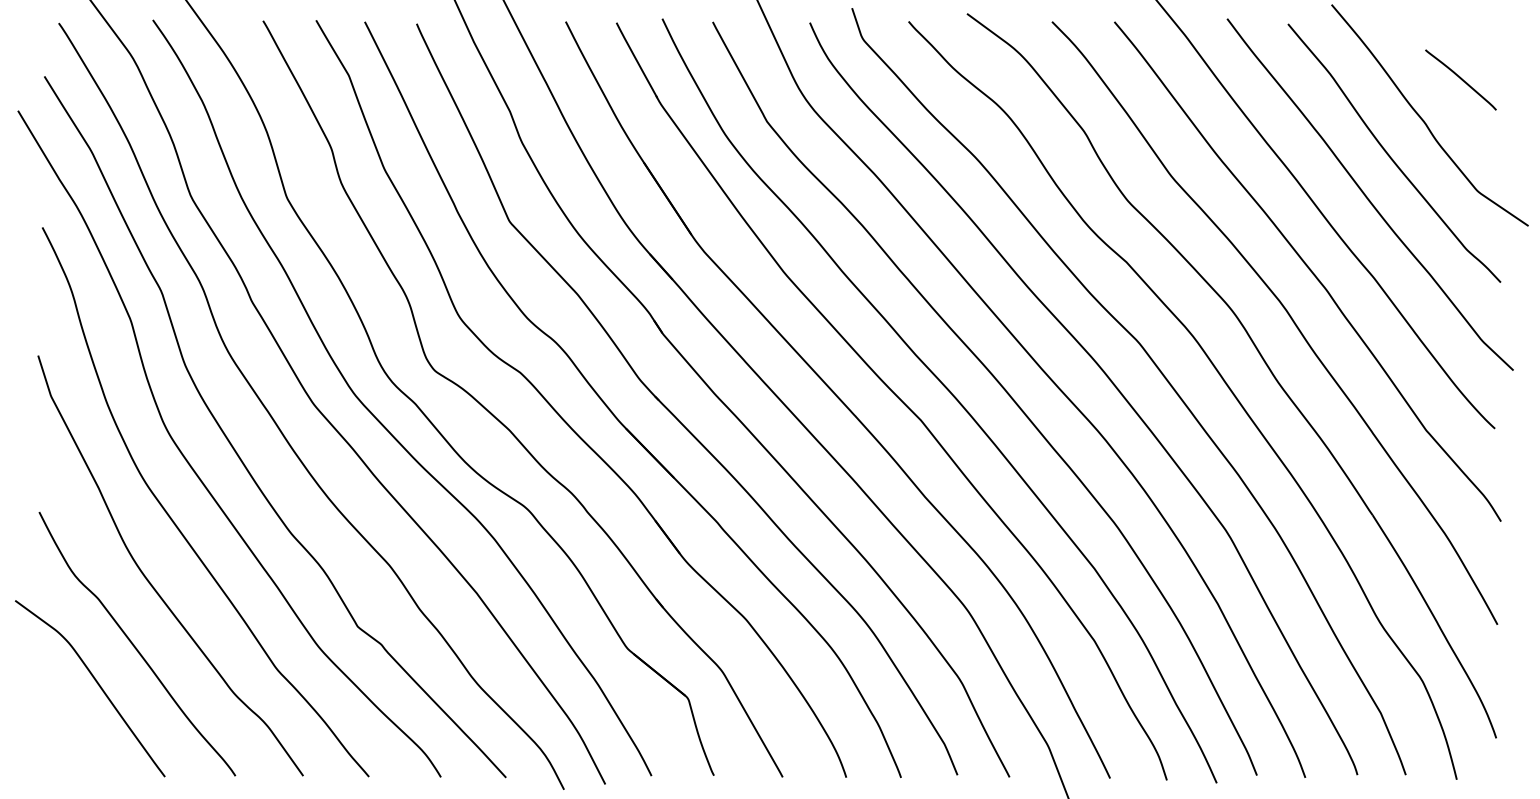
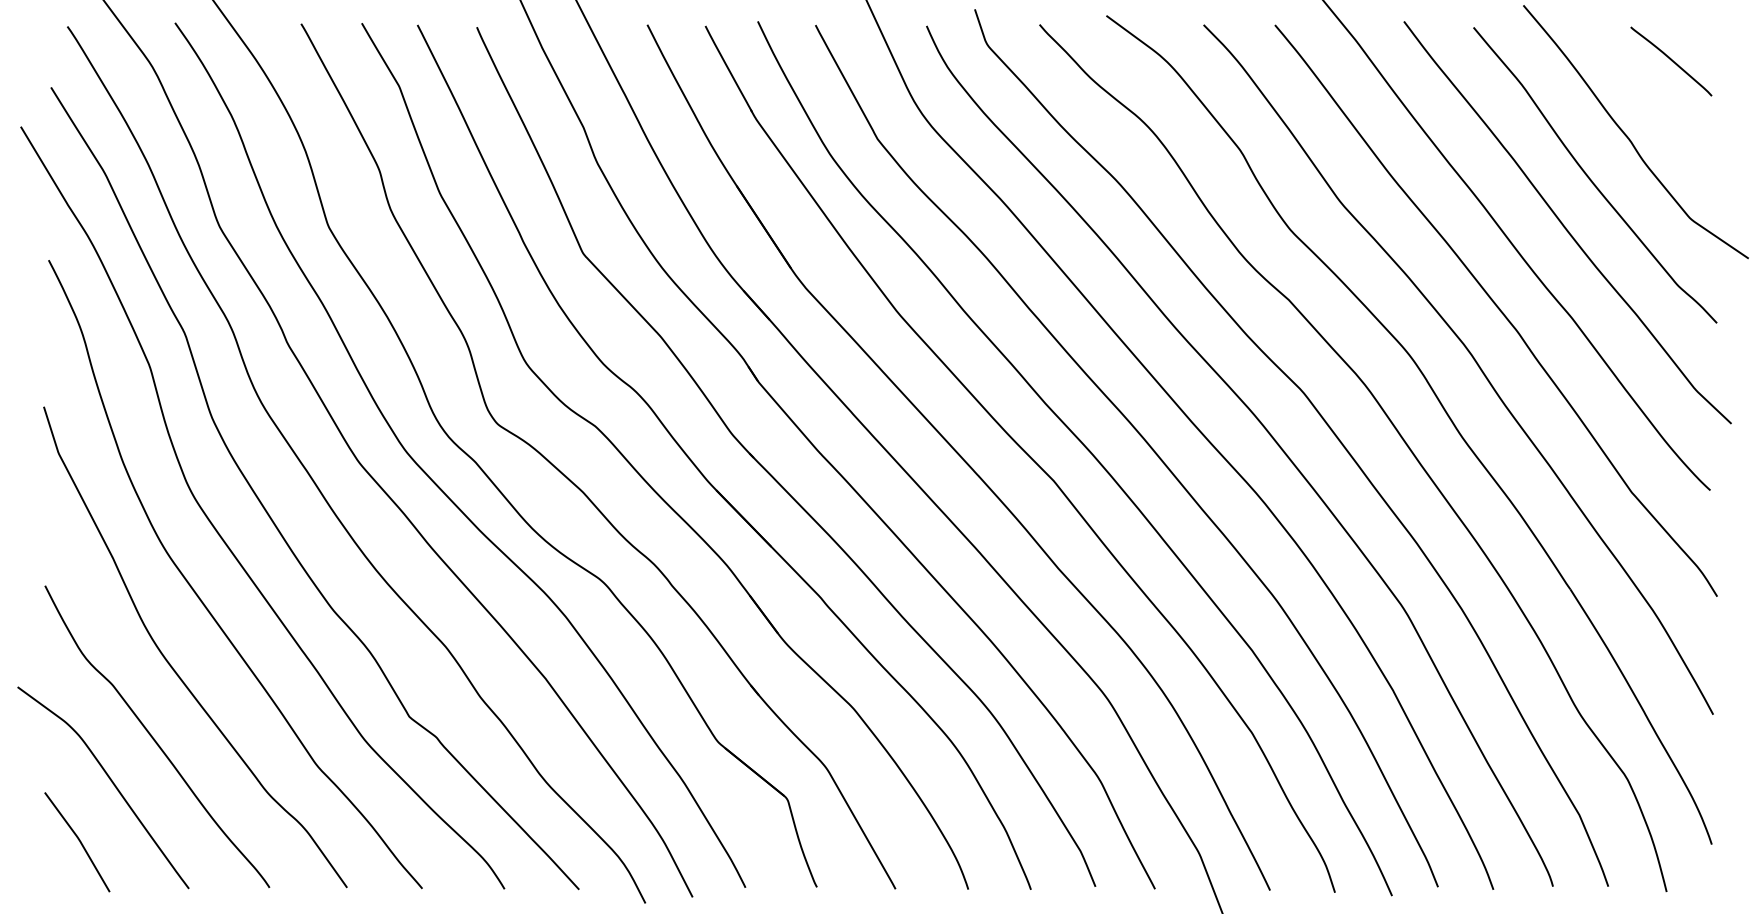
curve: (1461, 79) -> (1671, 61), moved
curve: (69, 736) -> (79, 842), added

